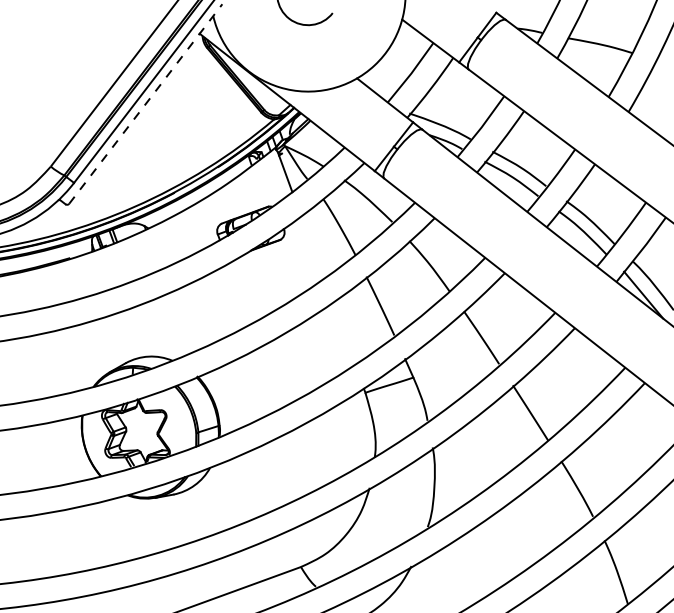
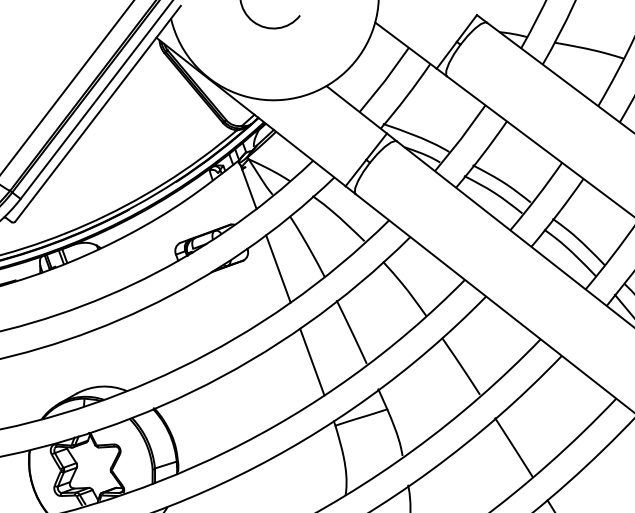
line: (145, 104) -> (97, 114), dashed -> solid
line: (312, 247) -> (278, 268), added
line: (343, 333) -> (311, 361), added

